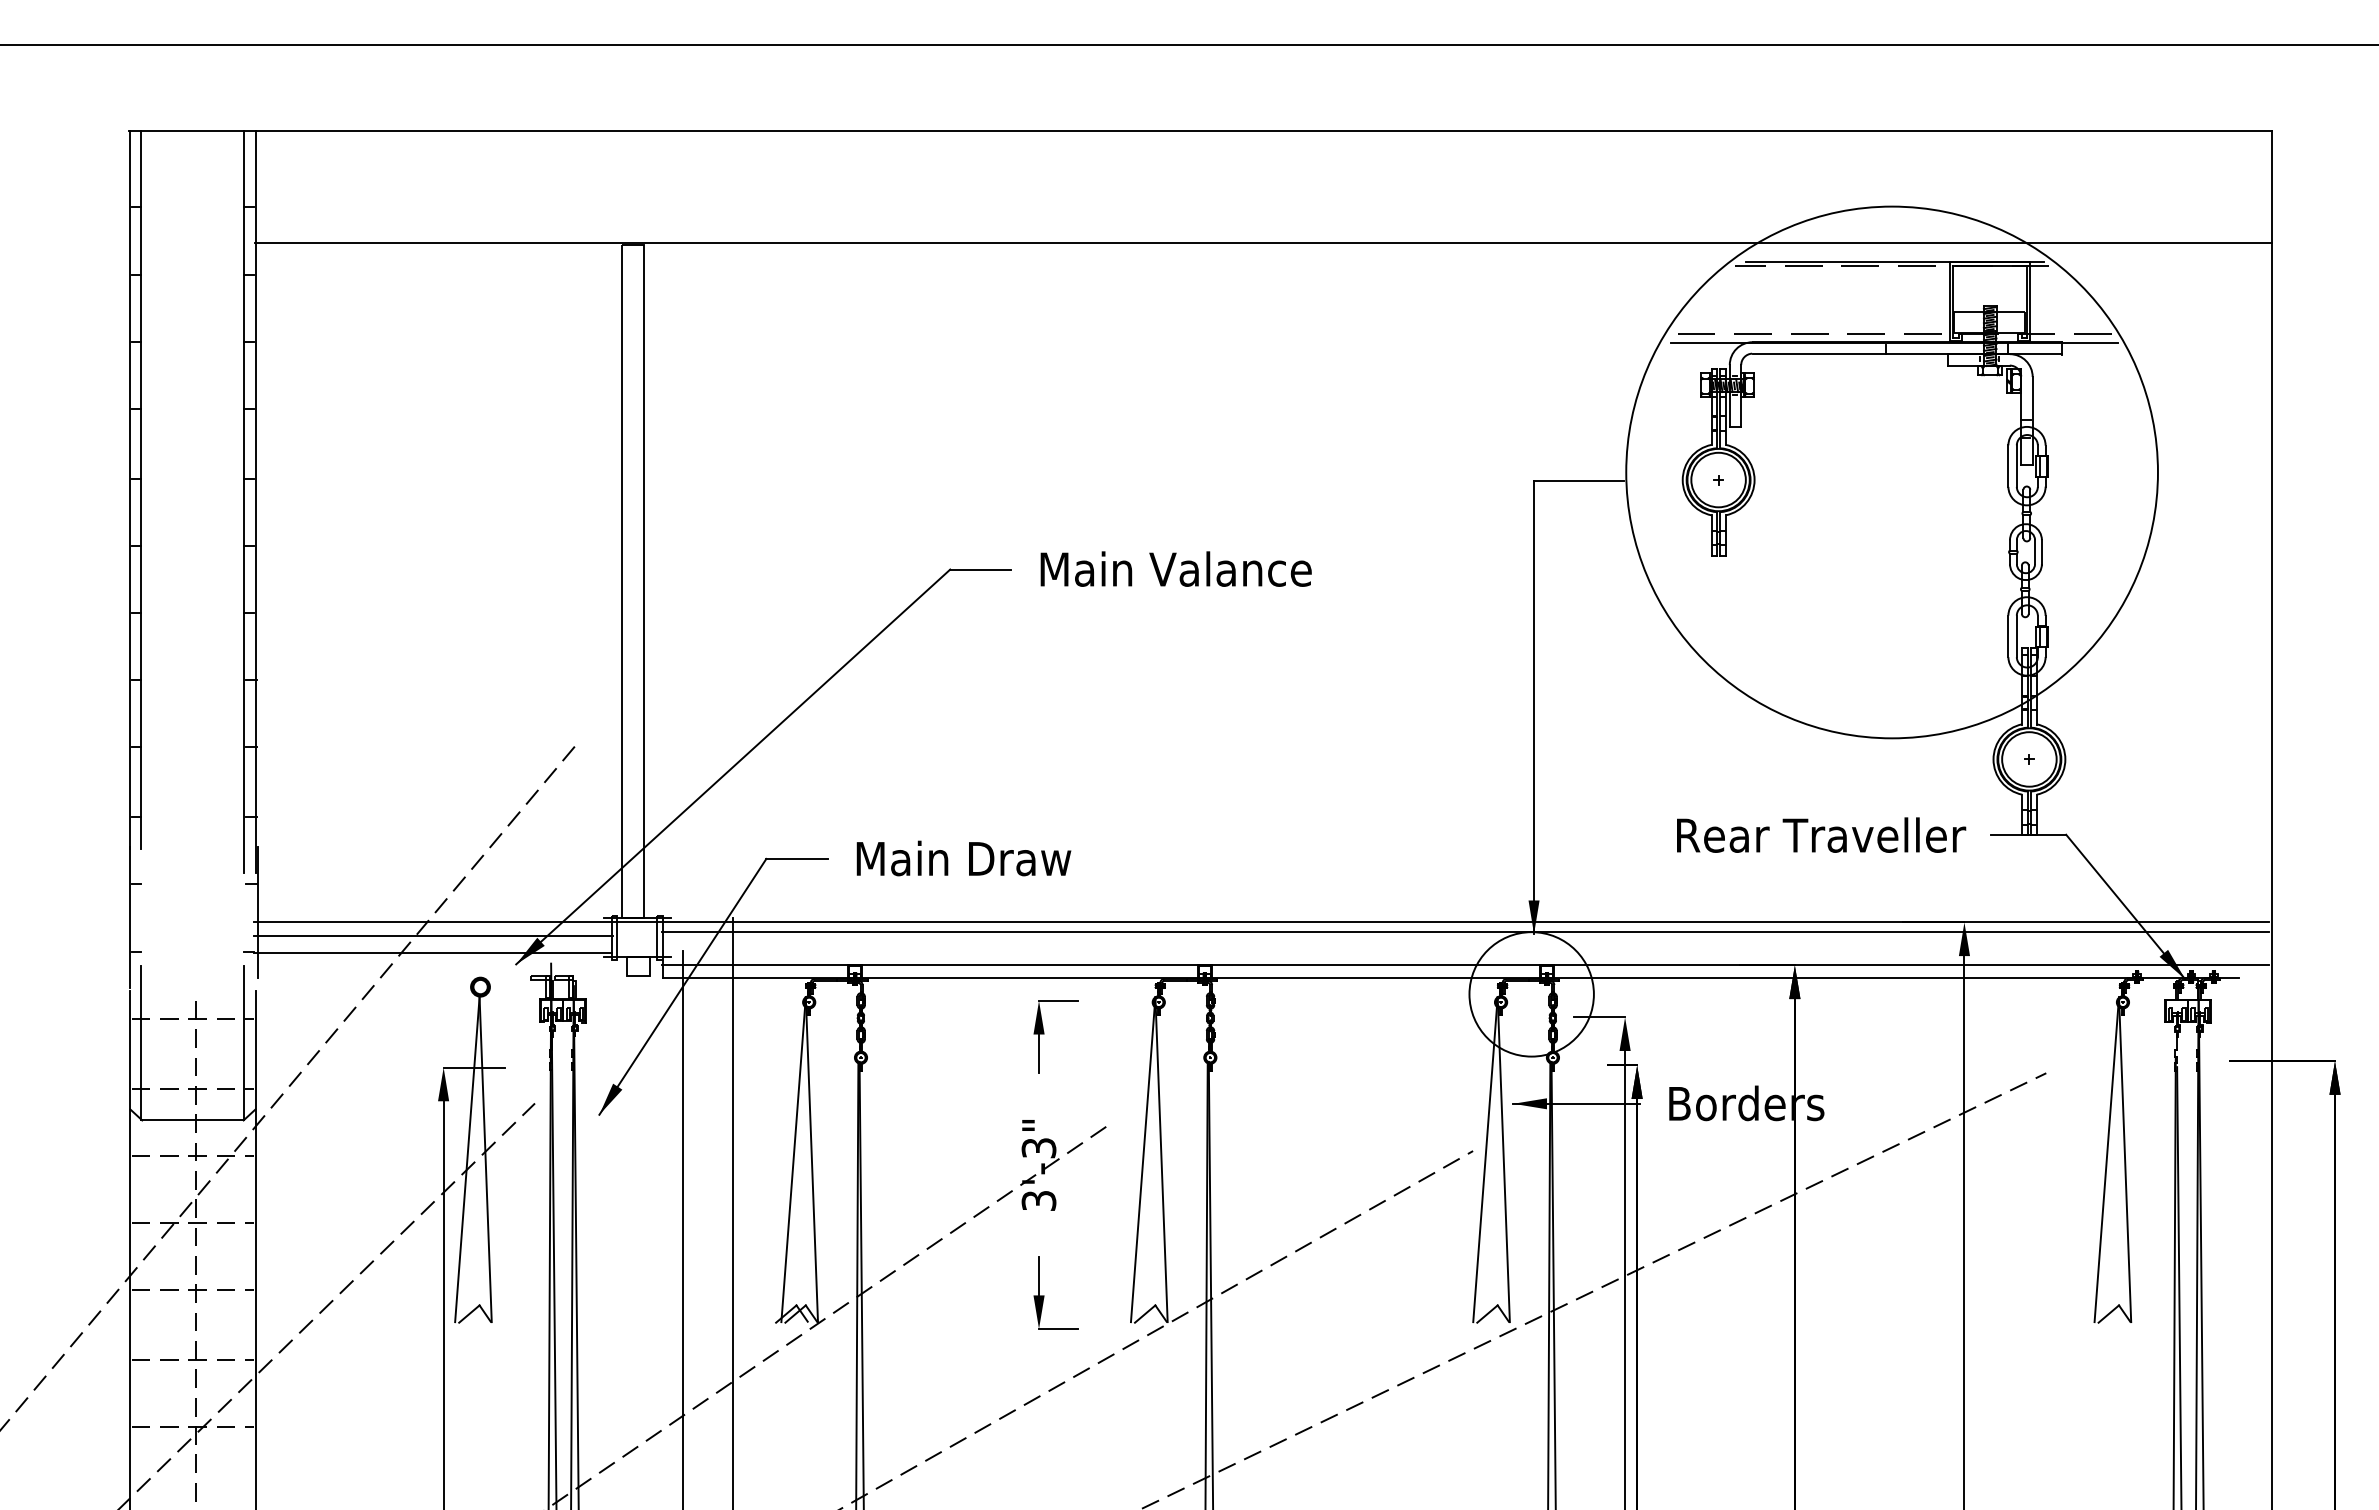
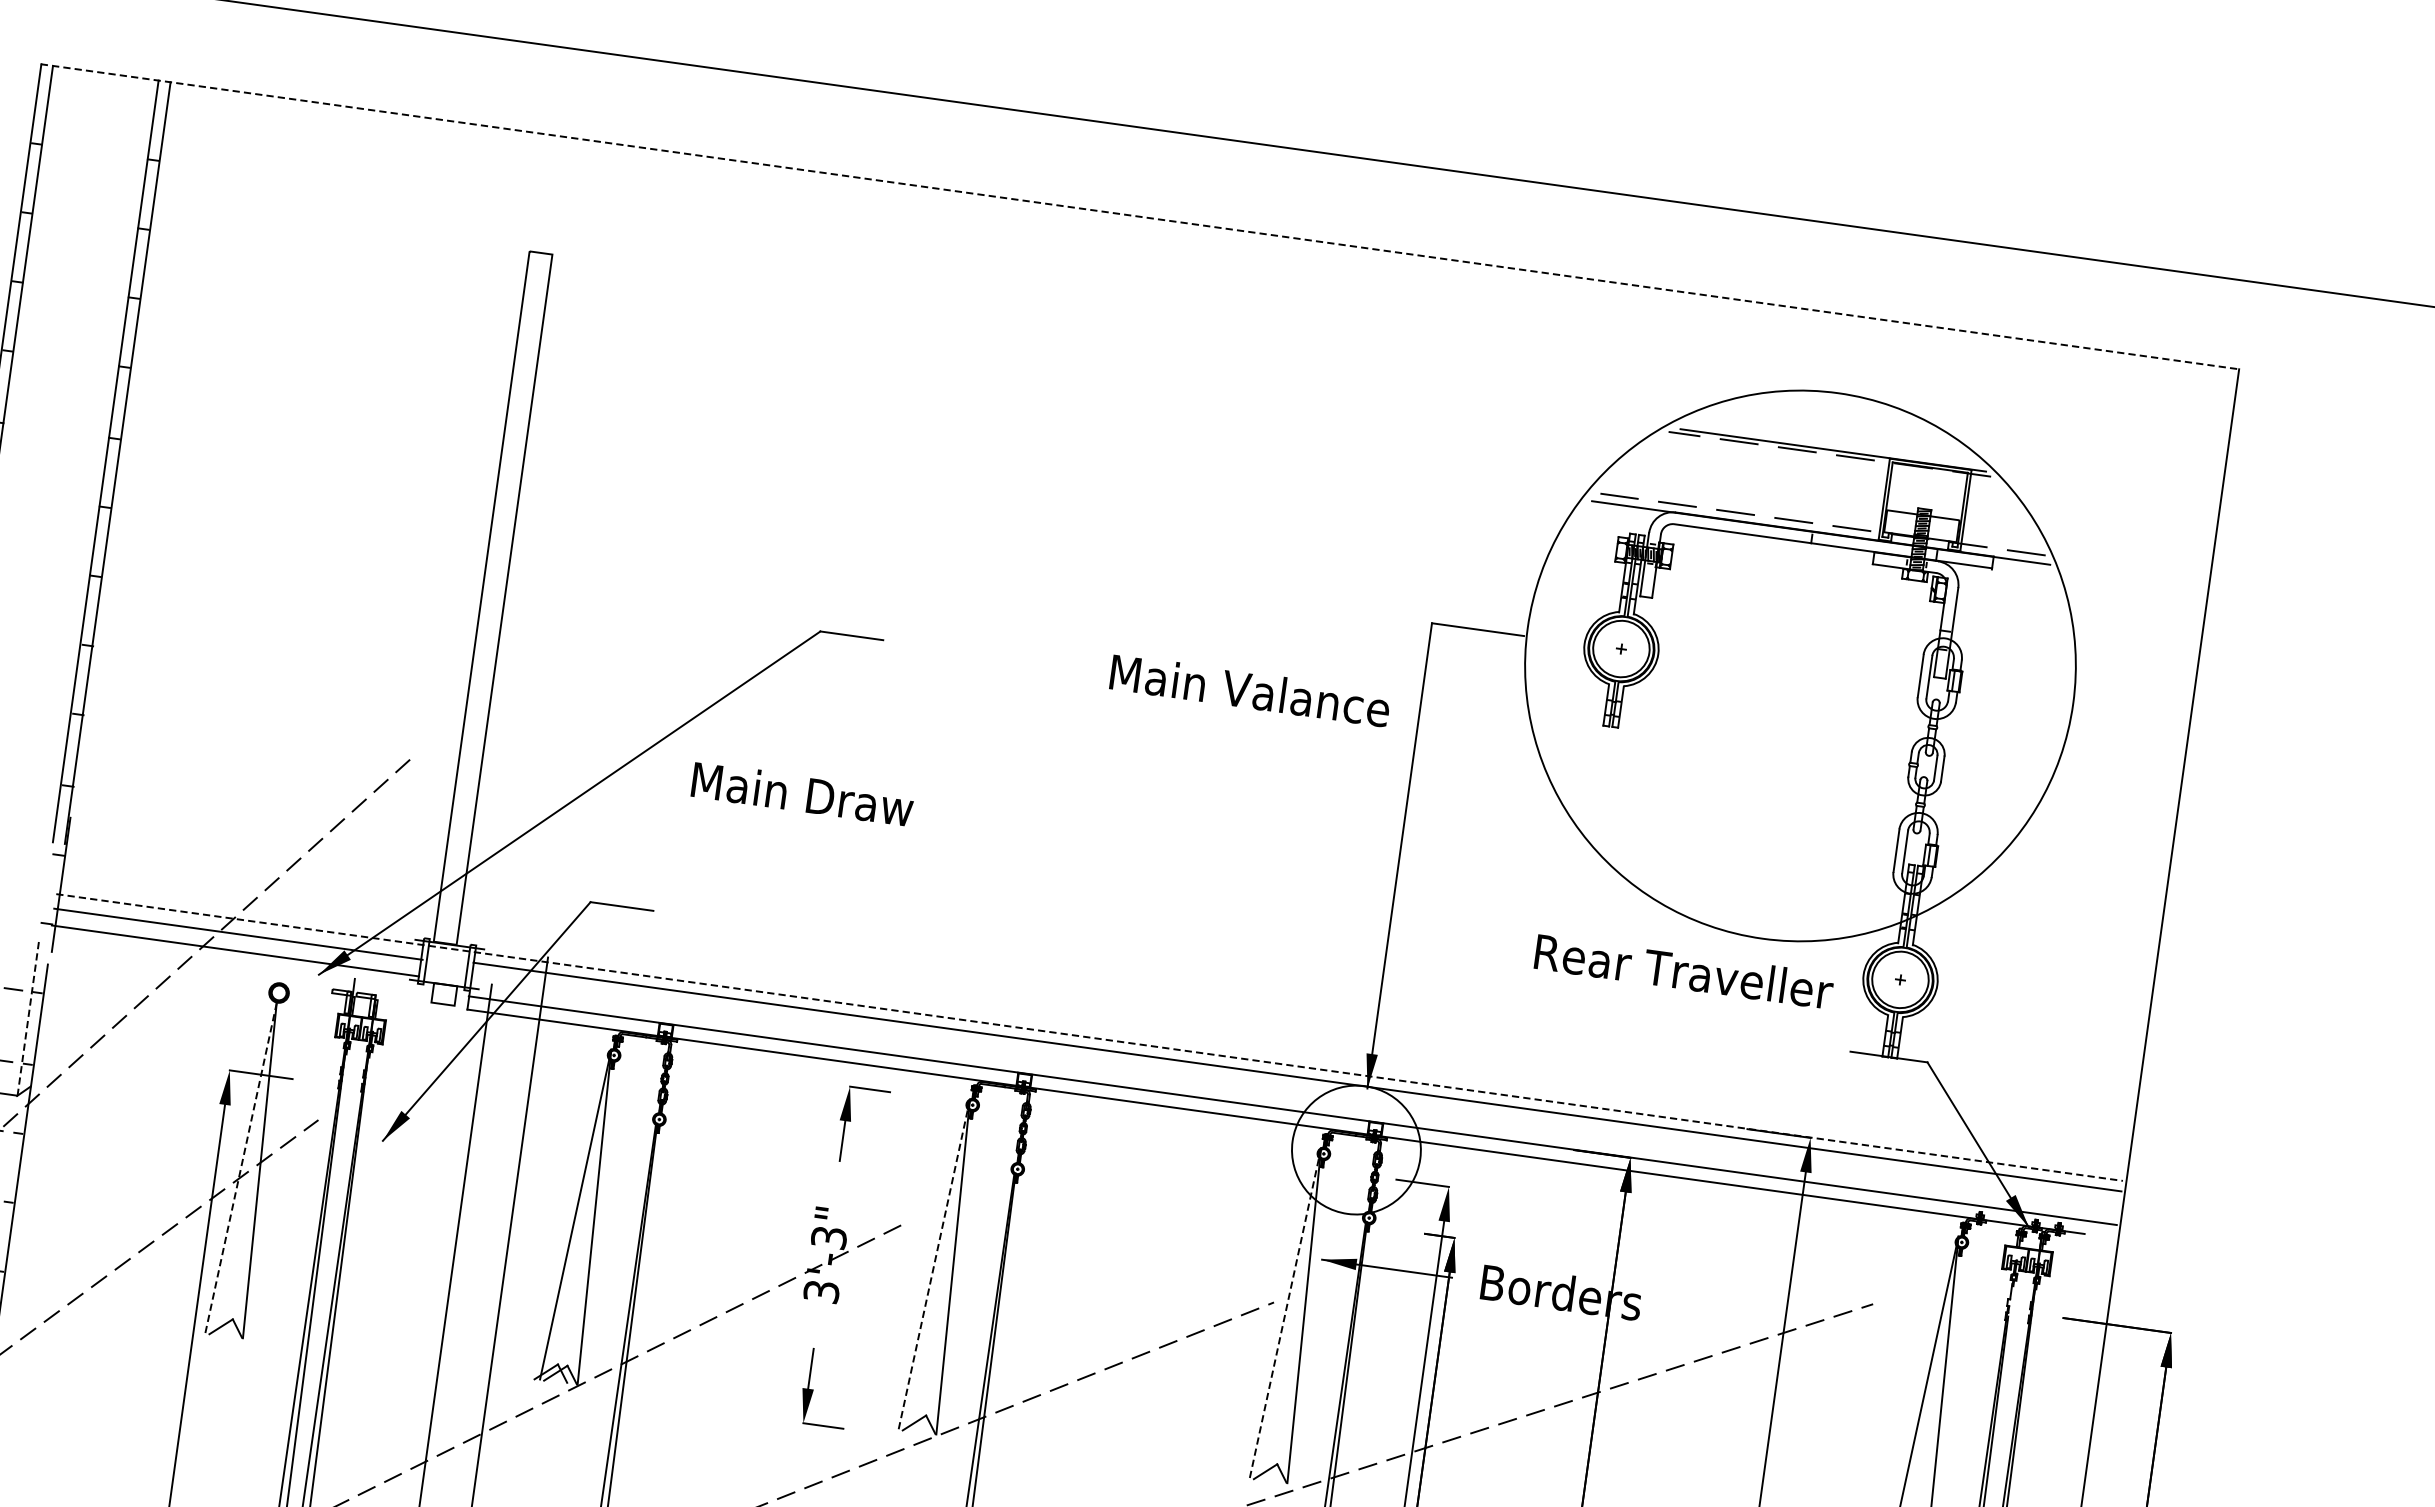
line: (1201, 130) -> (1140, 216), solid -> dashed
line: (1263, 242) -> (1188, 340), removed
text: (1175, 568) -> (1249, 689), moved
text: (1821, 834) -> (1684, 970), moved
text: (963, 858) -> (802, 794), moved
line: (1262, 922) -> (1090, 1038), solid -> dashed
line: (244, 1043) -> (28, 1017), solid -> dashed
line: (467, 1159) -> (241, 1167), solid -> dashed
line: (1143, 1159) -> (934, 1264), solid -> dashed
line: (1485, 1159) -> (1285, 1312), solid -> dashed

